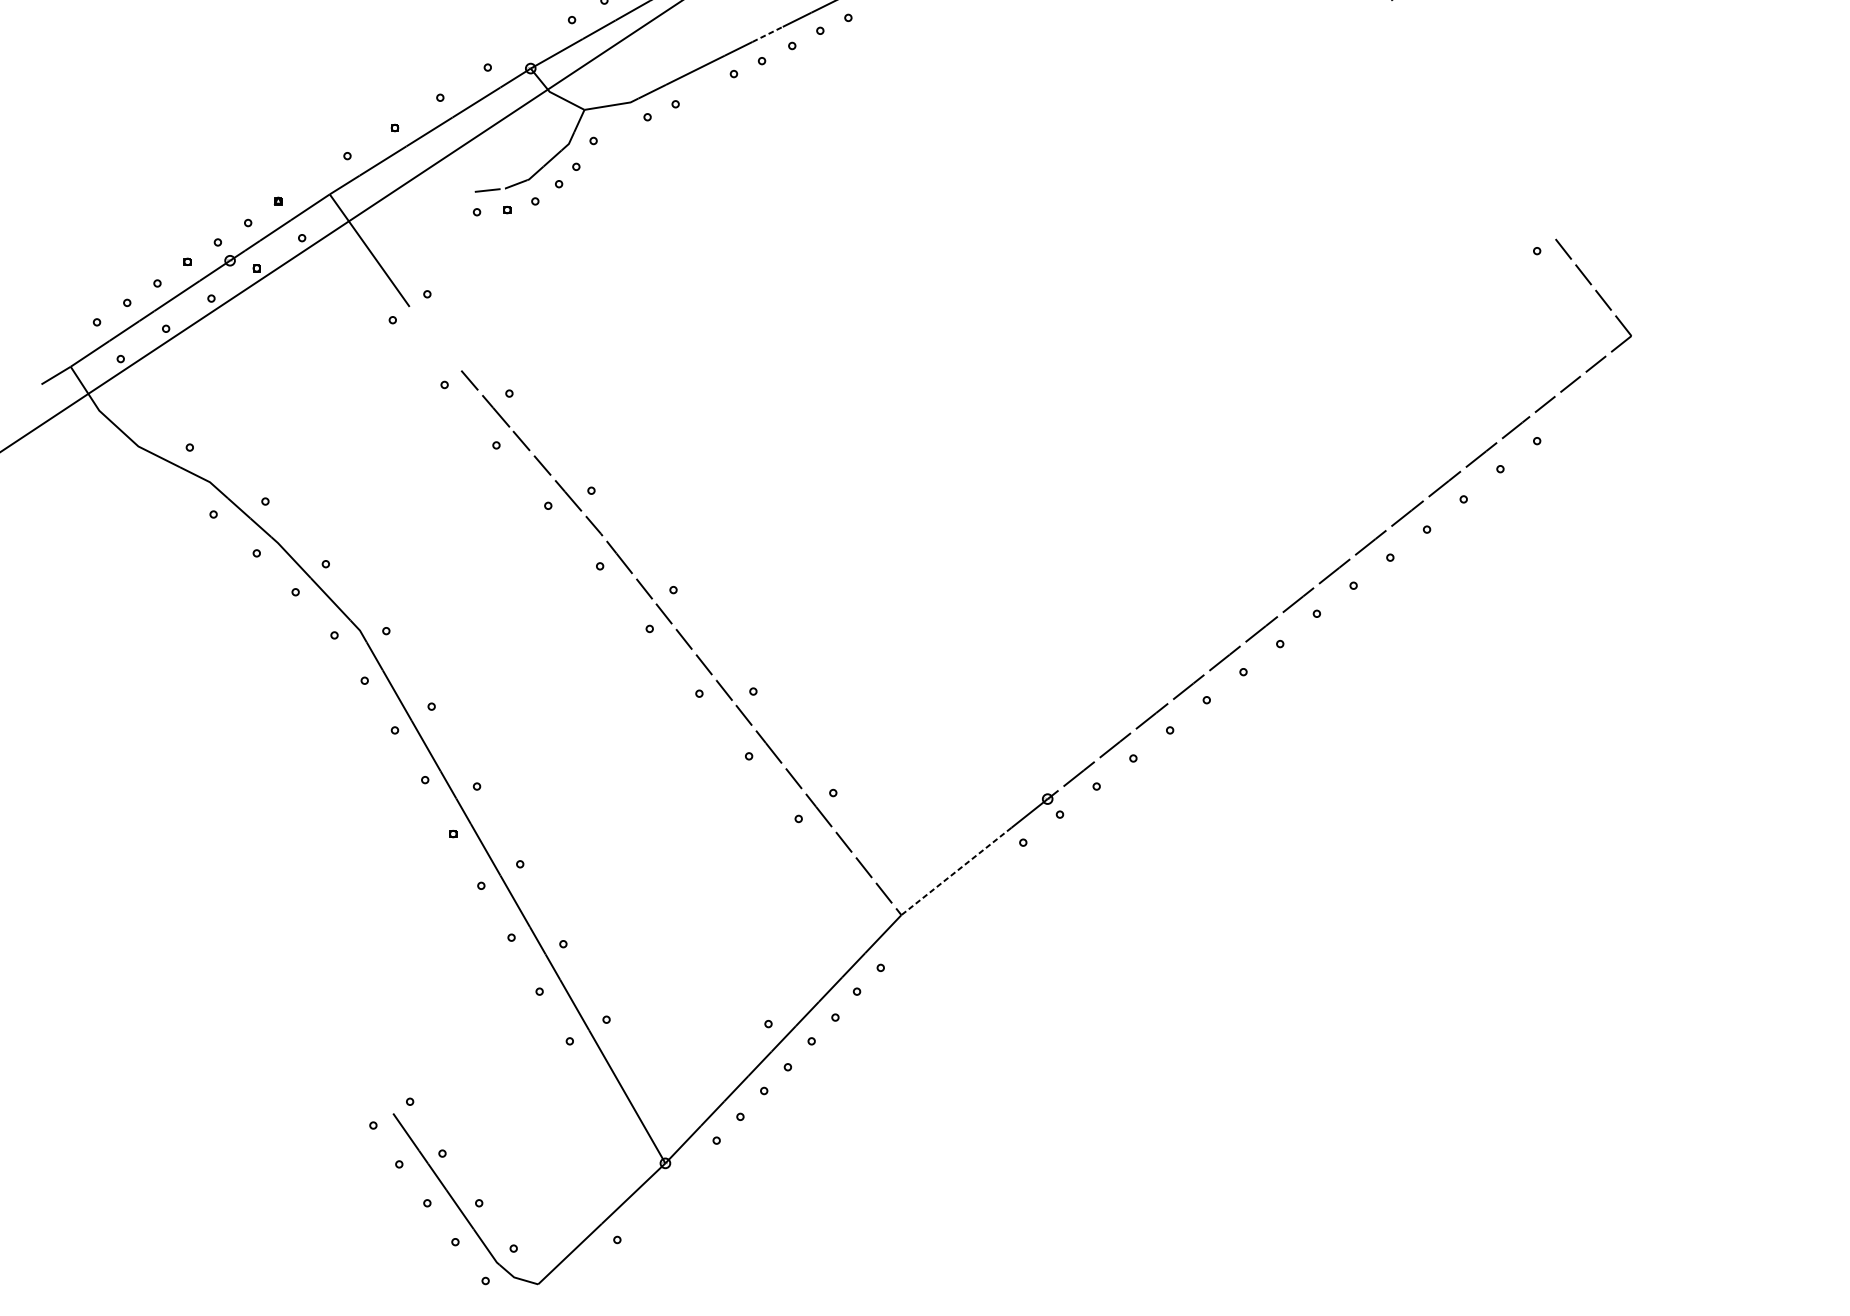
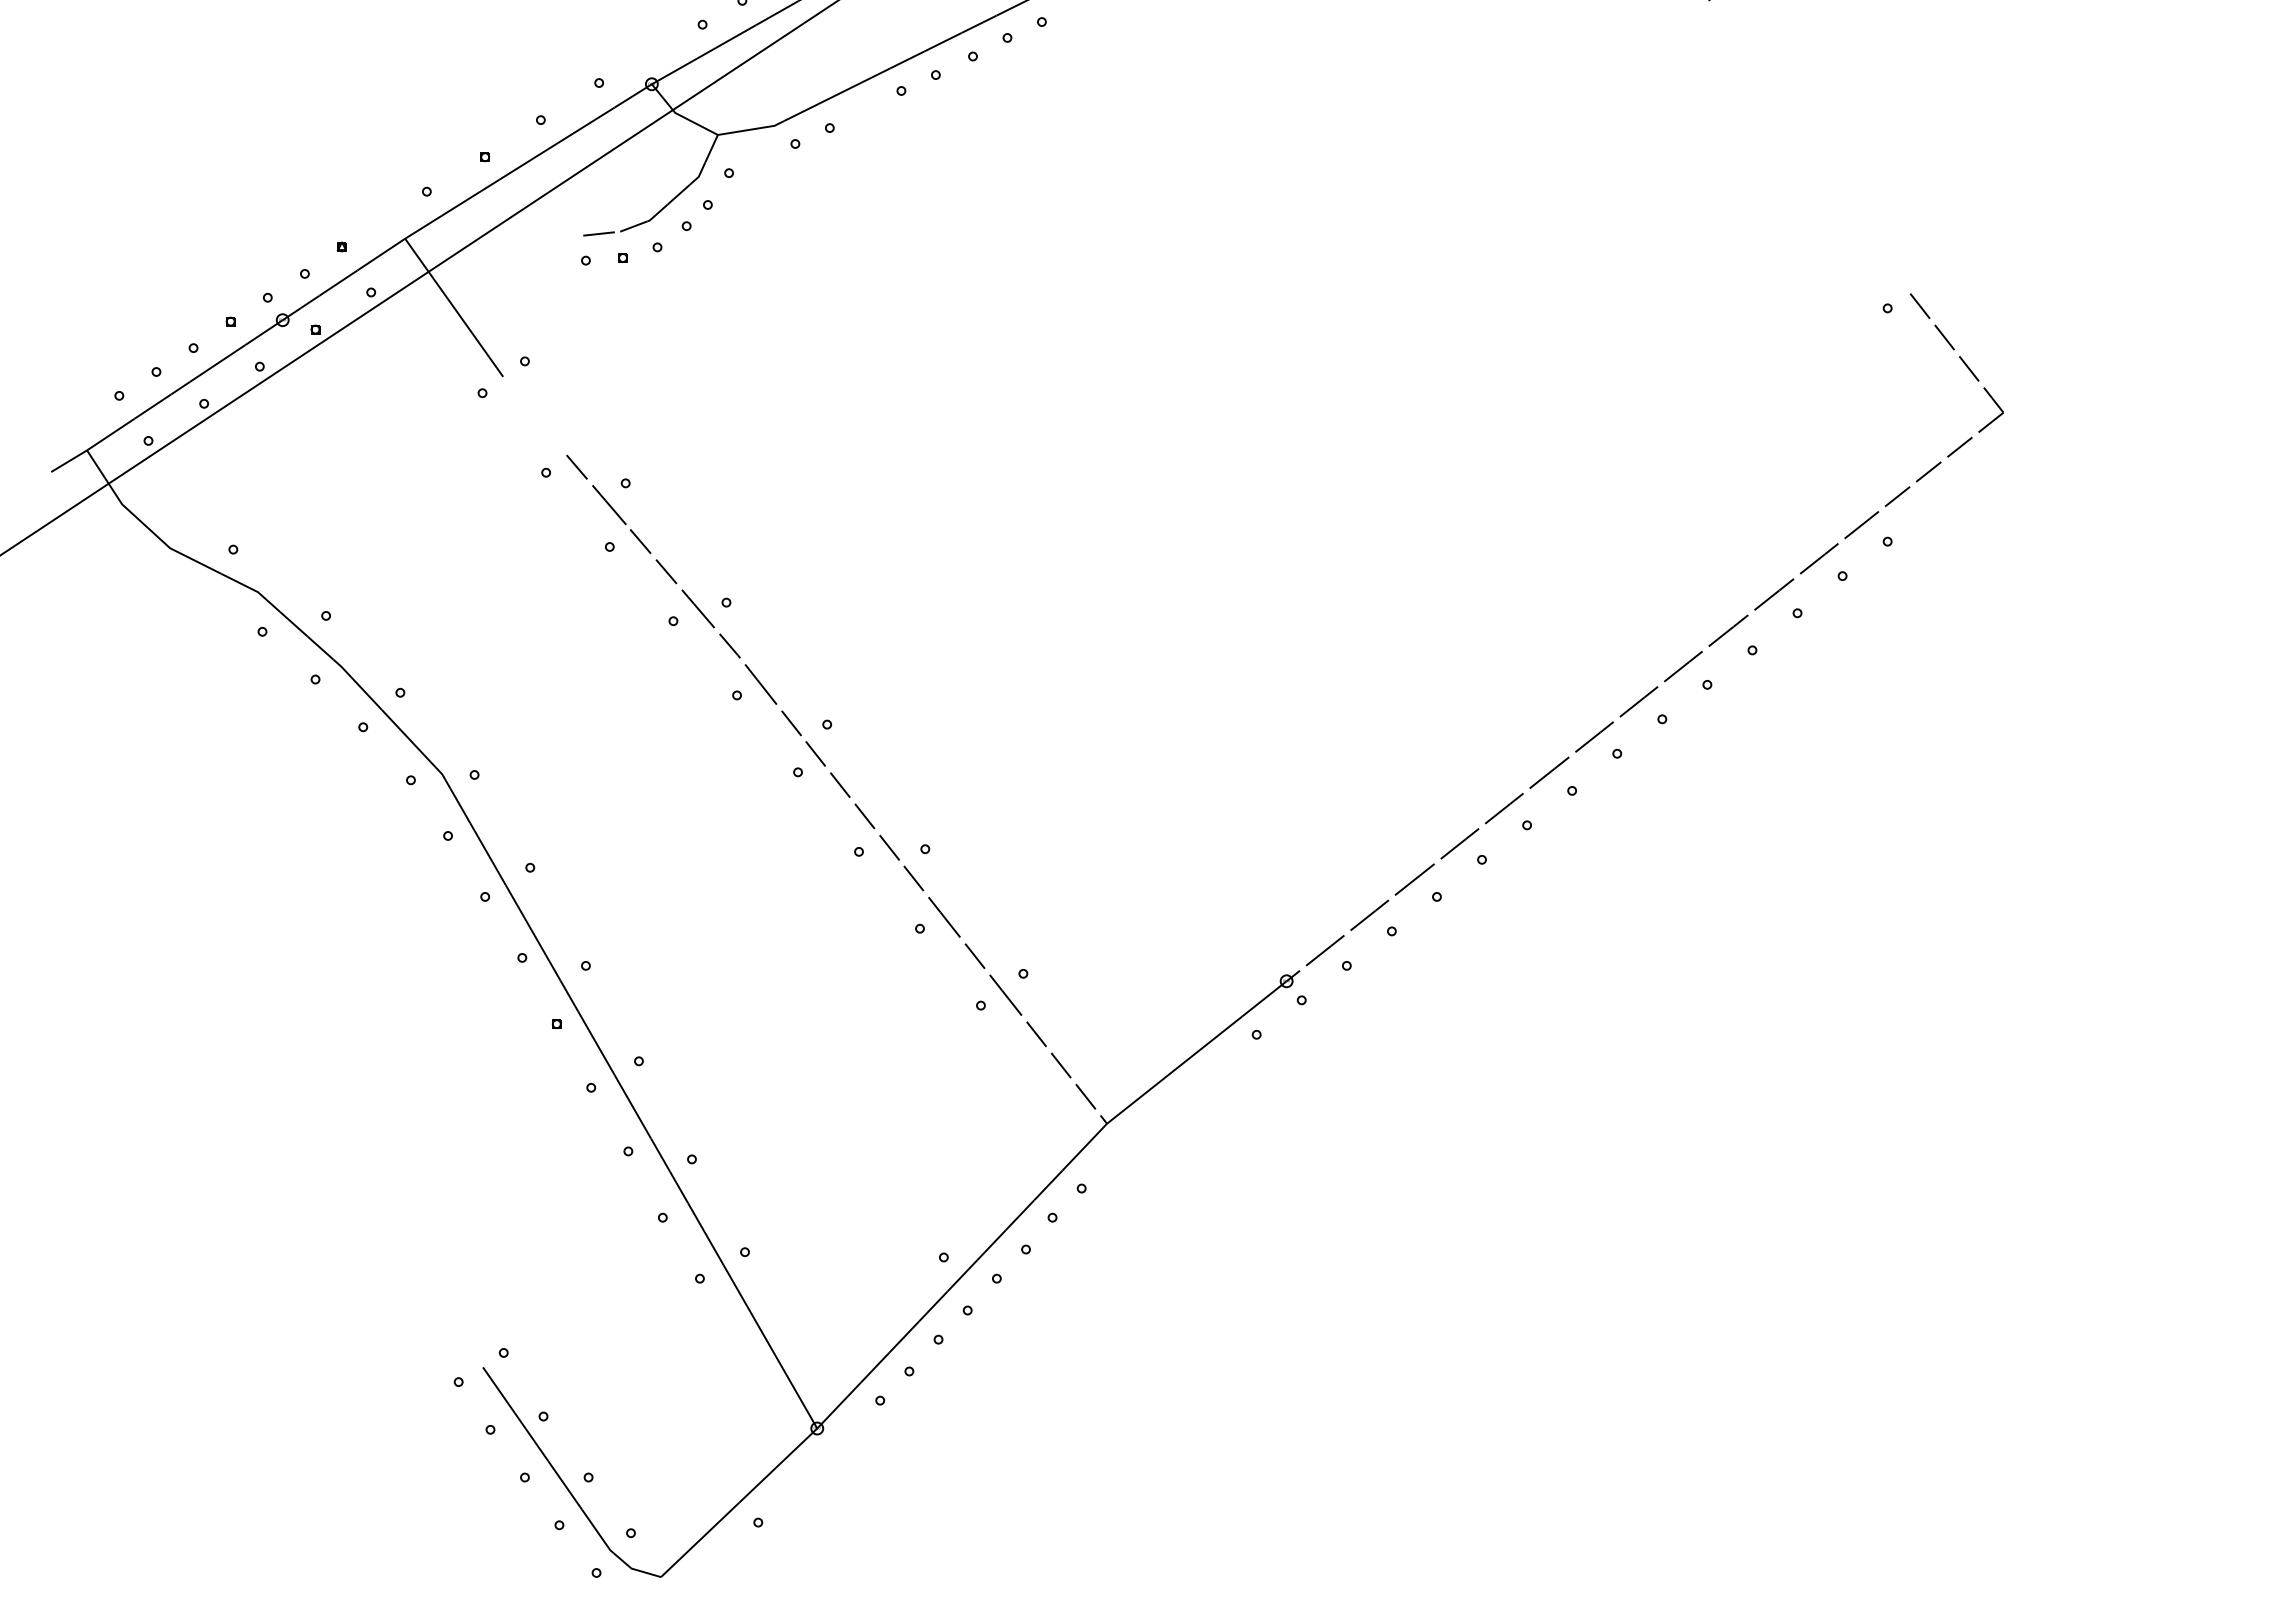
line: (767, 34) -> (942, 42), dashed -> solid
line: (956, 871) -> (1174, 1070), dashed -> solid

